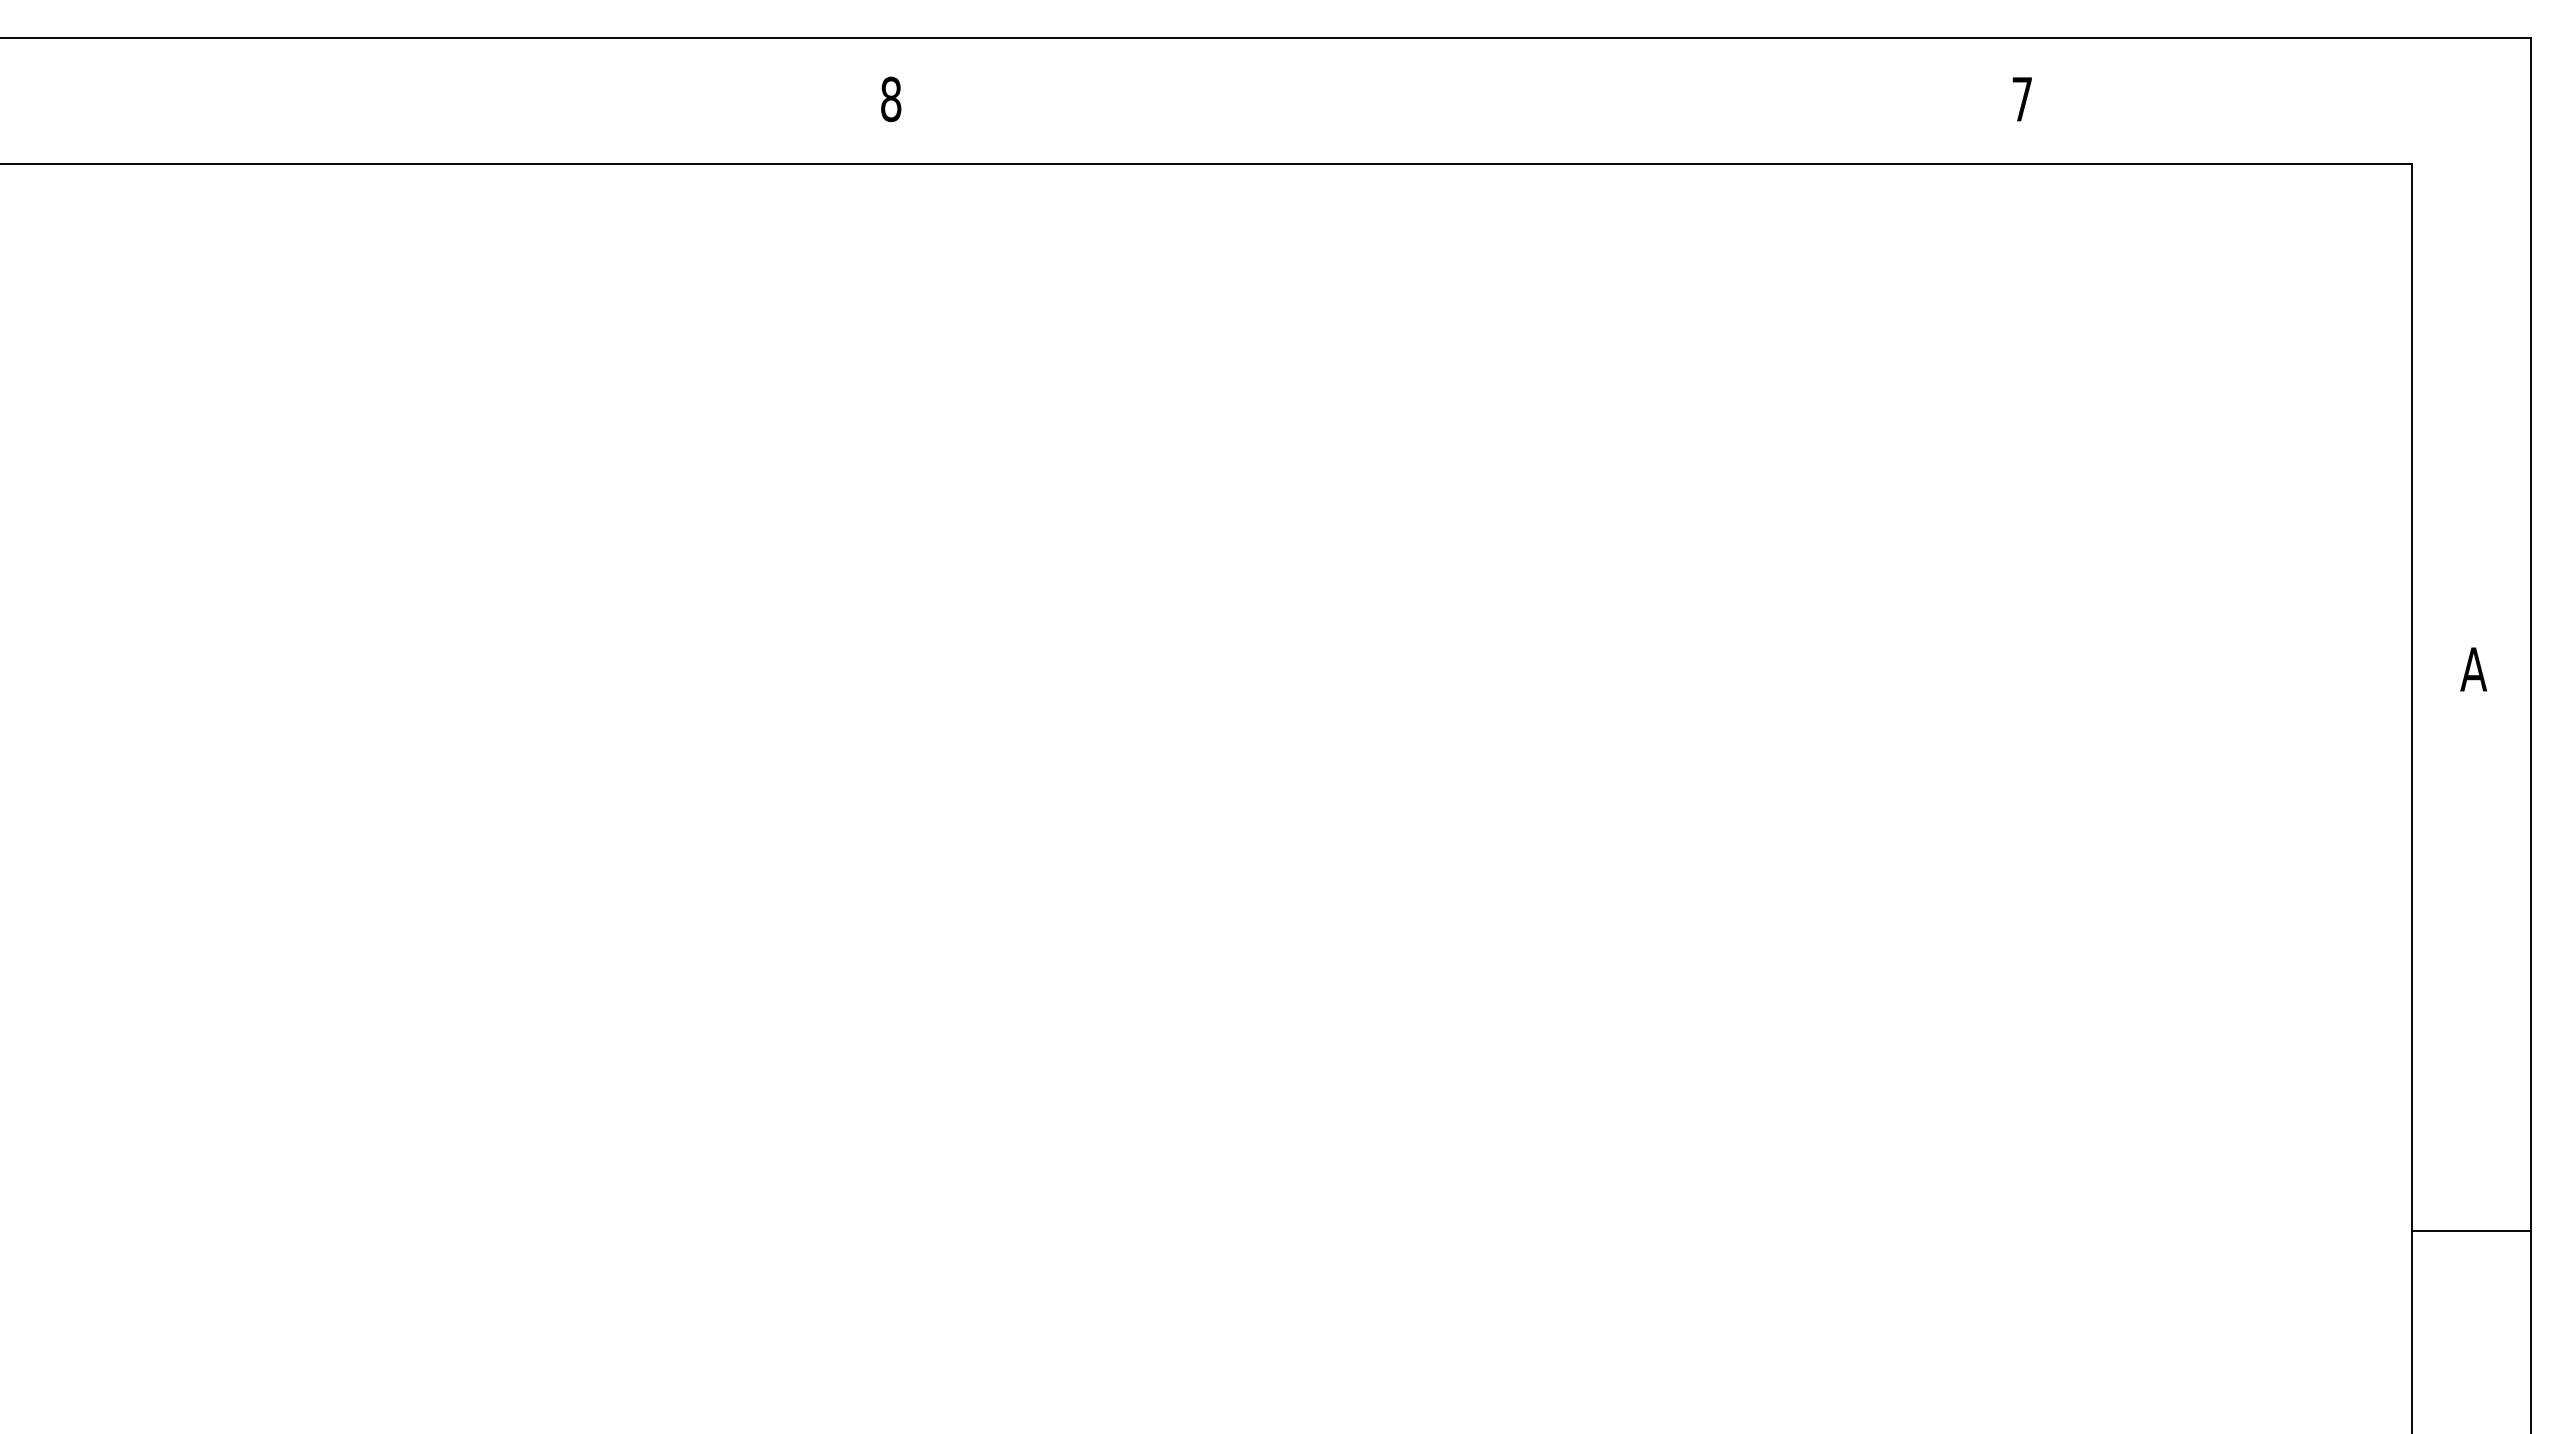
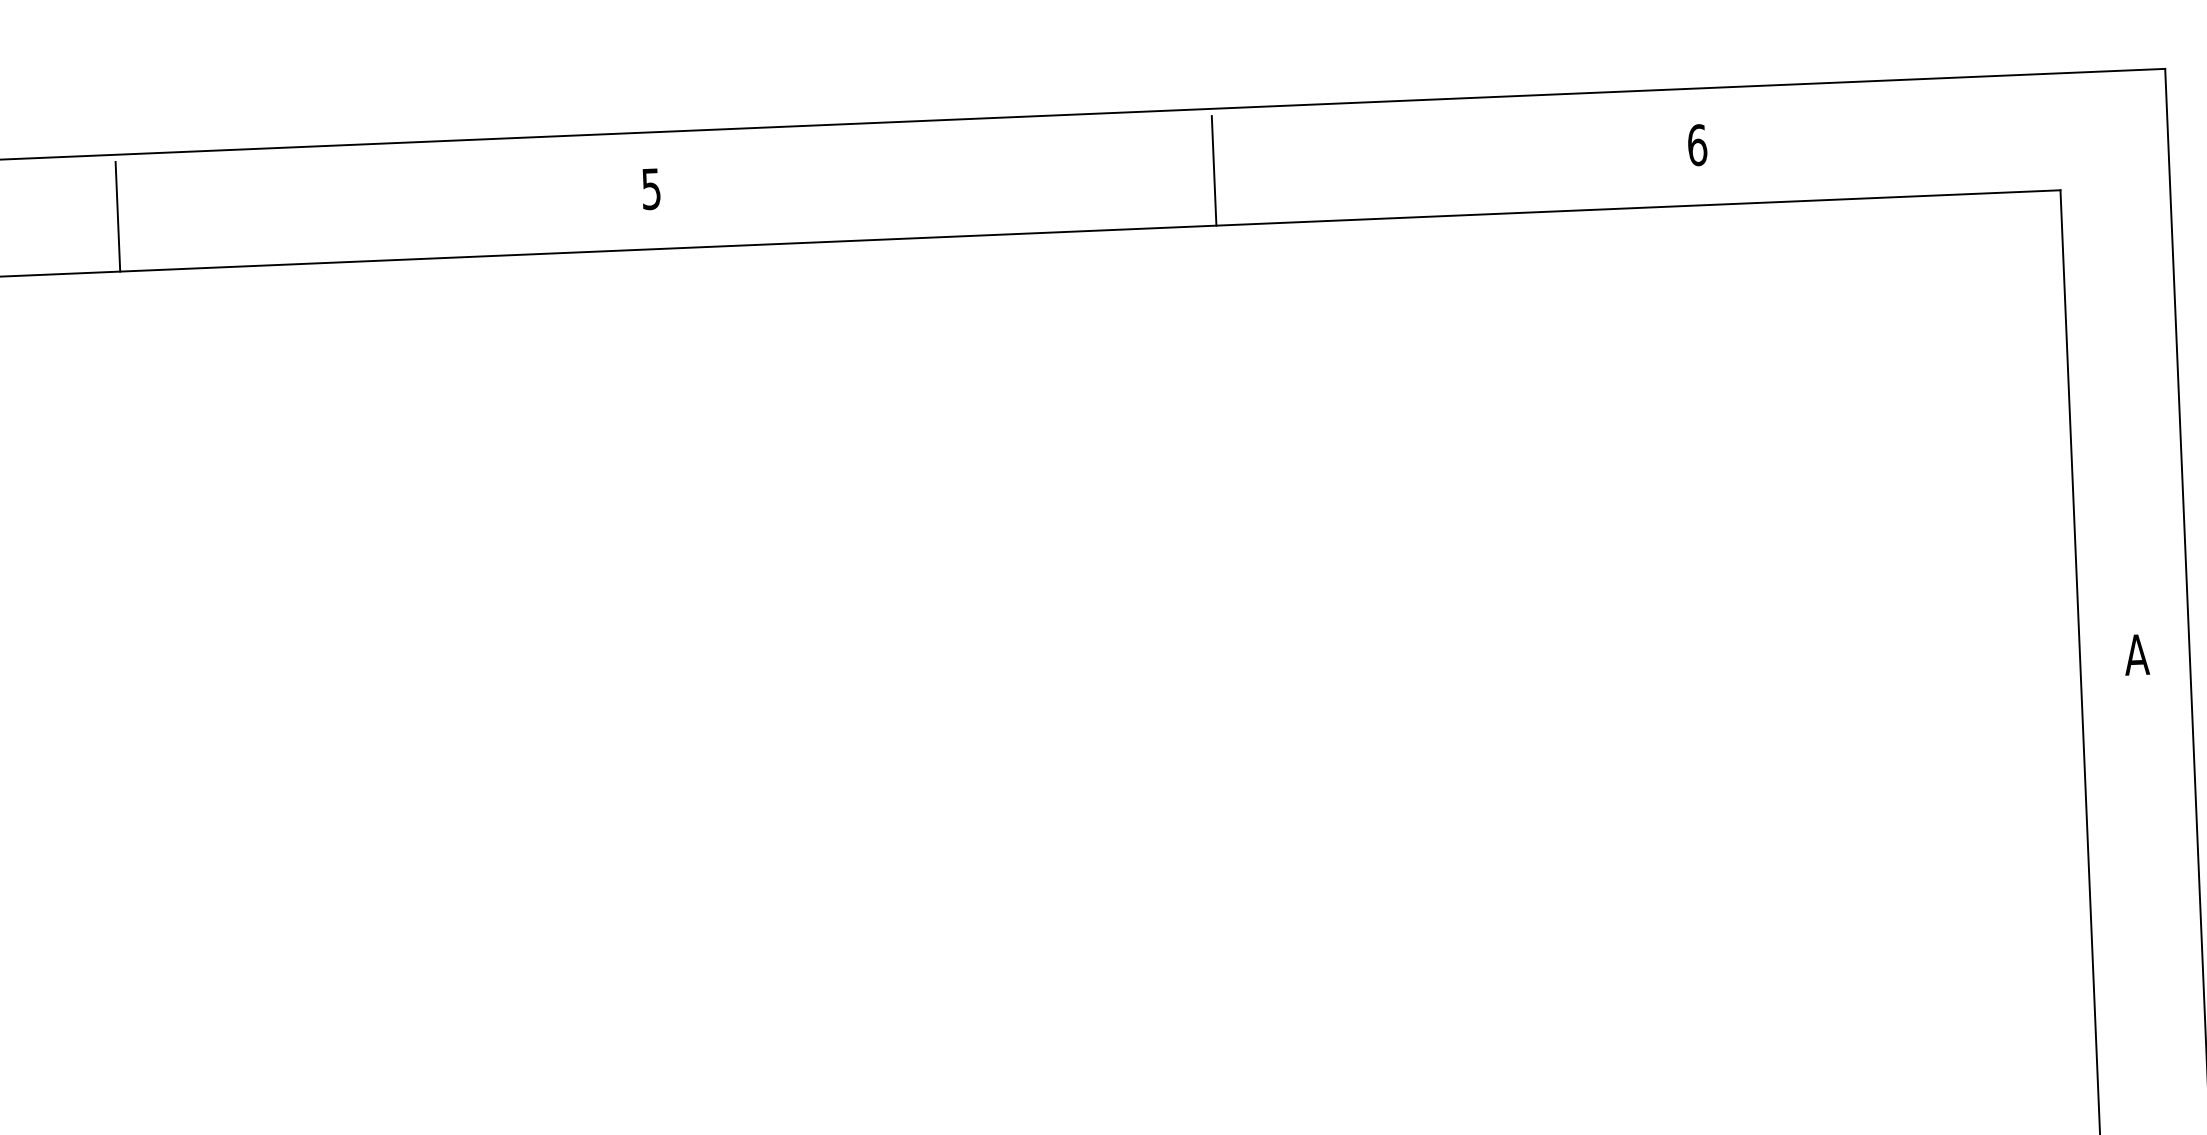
text: (891, 99) -> (651, 189), 8 -> 5
text: (2022, 99) -> (1697, 145), 7 -> 6
line: (313, 104) -> (117, 216), added
line: (1499, 104) -> (1214, 170), added

